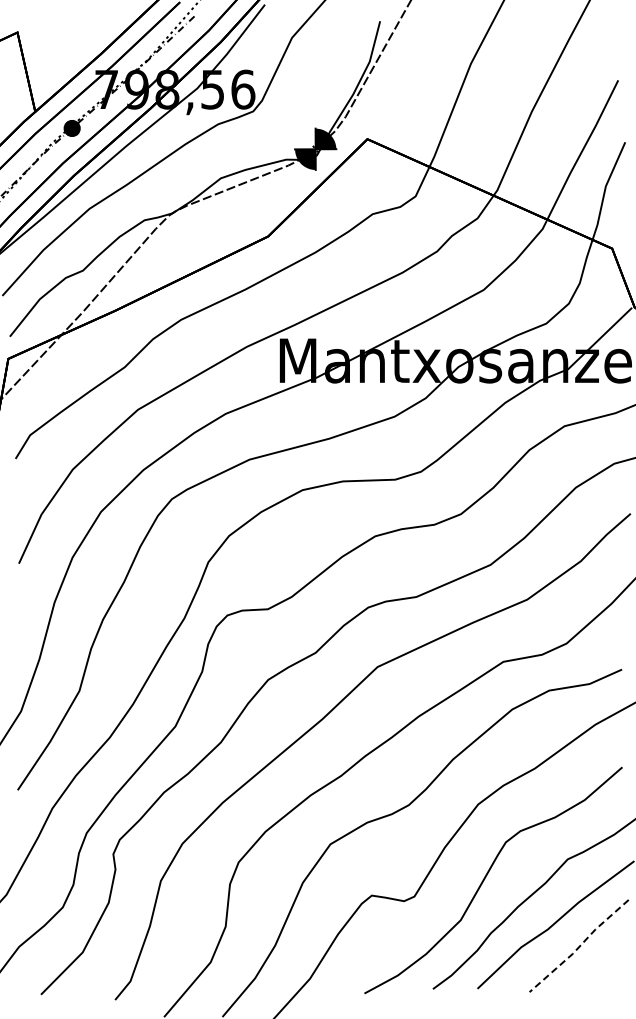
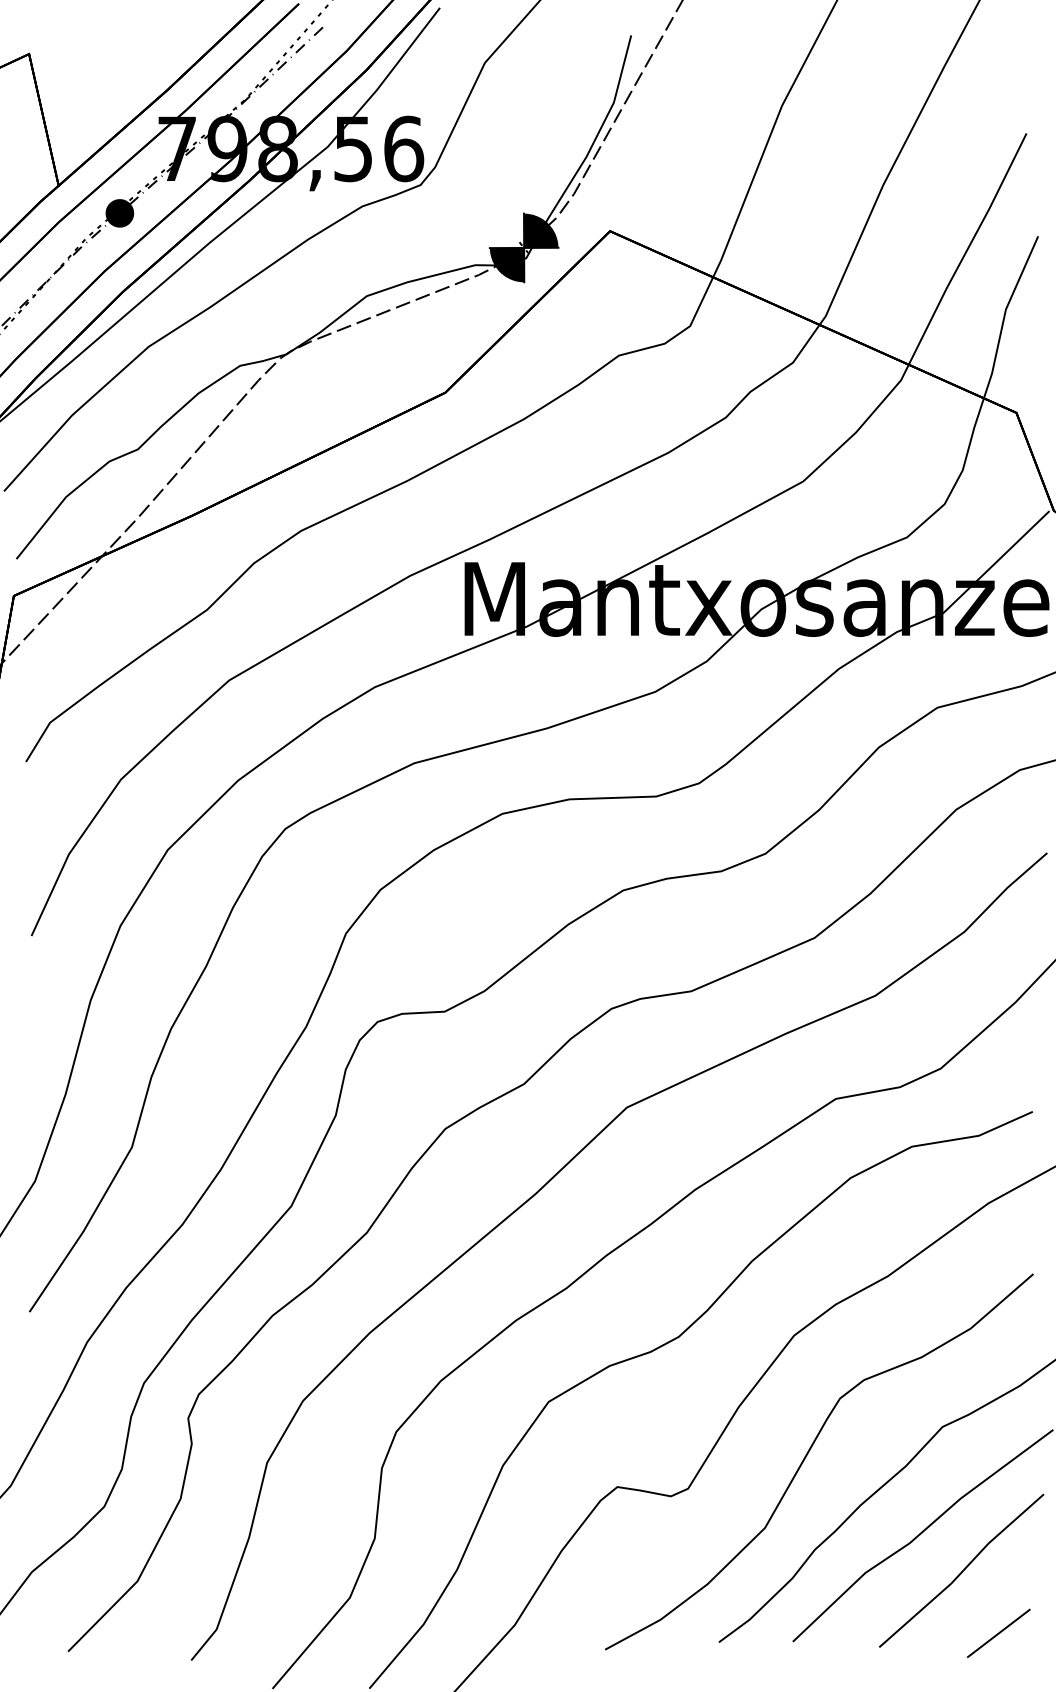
line: (579, 946) -> (962, 1571), dashed -> solid
line: (601, 983) -> (998, 1632), added

